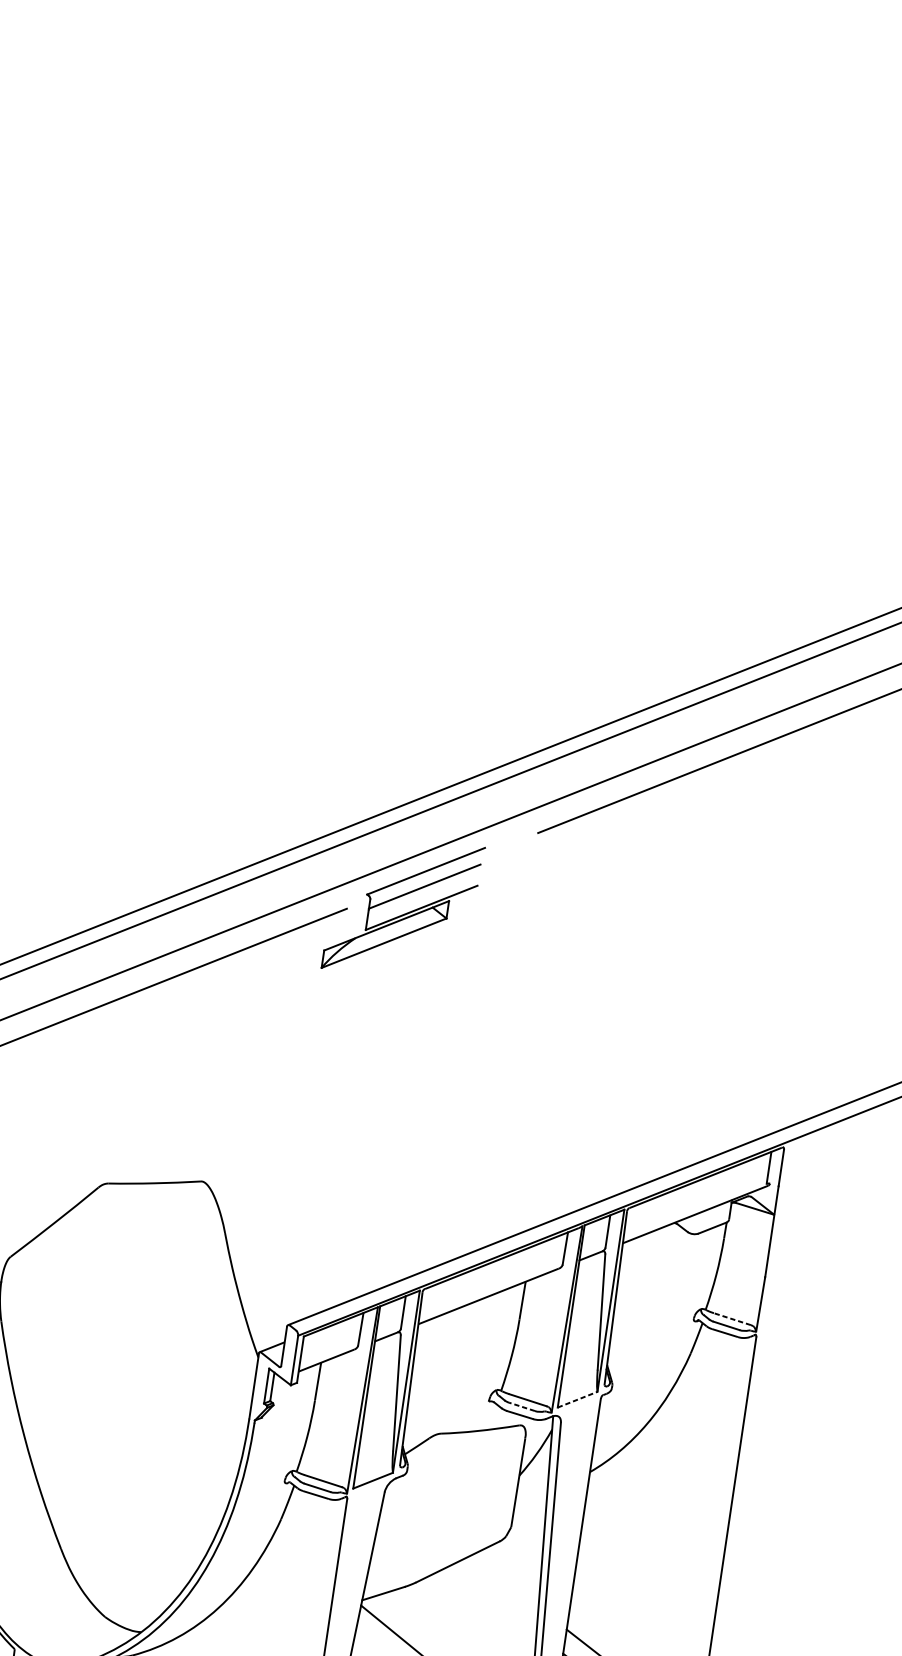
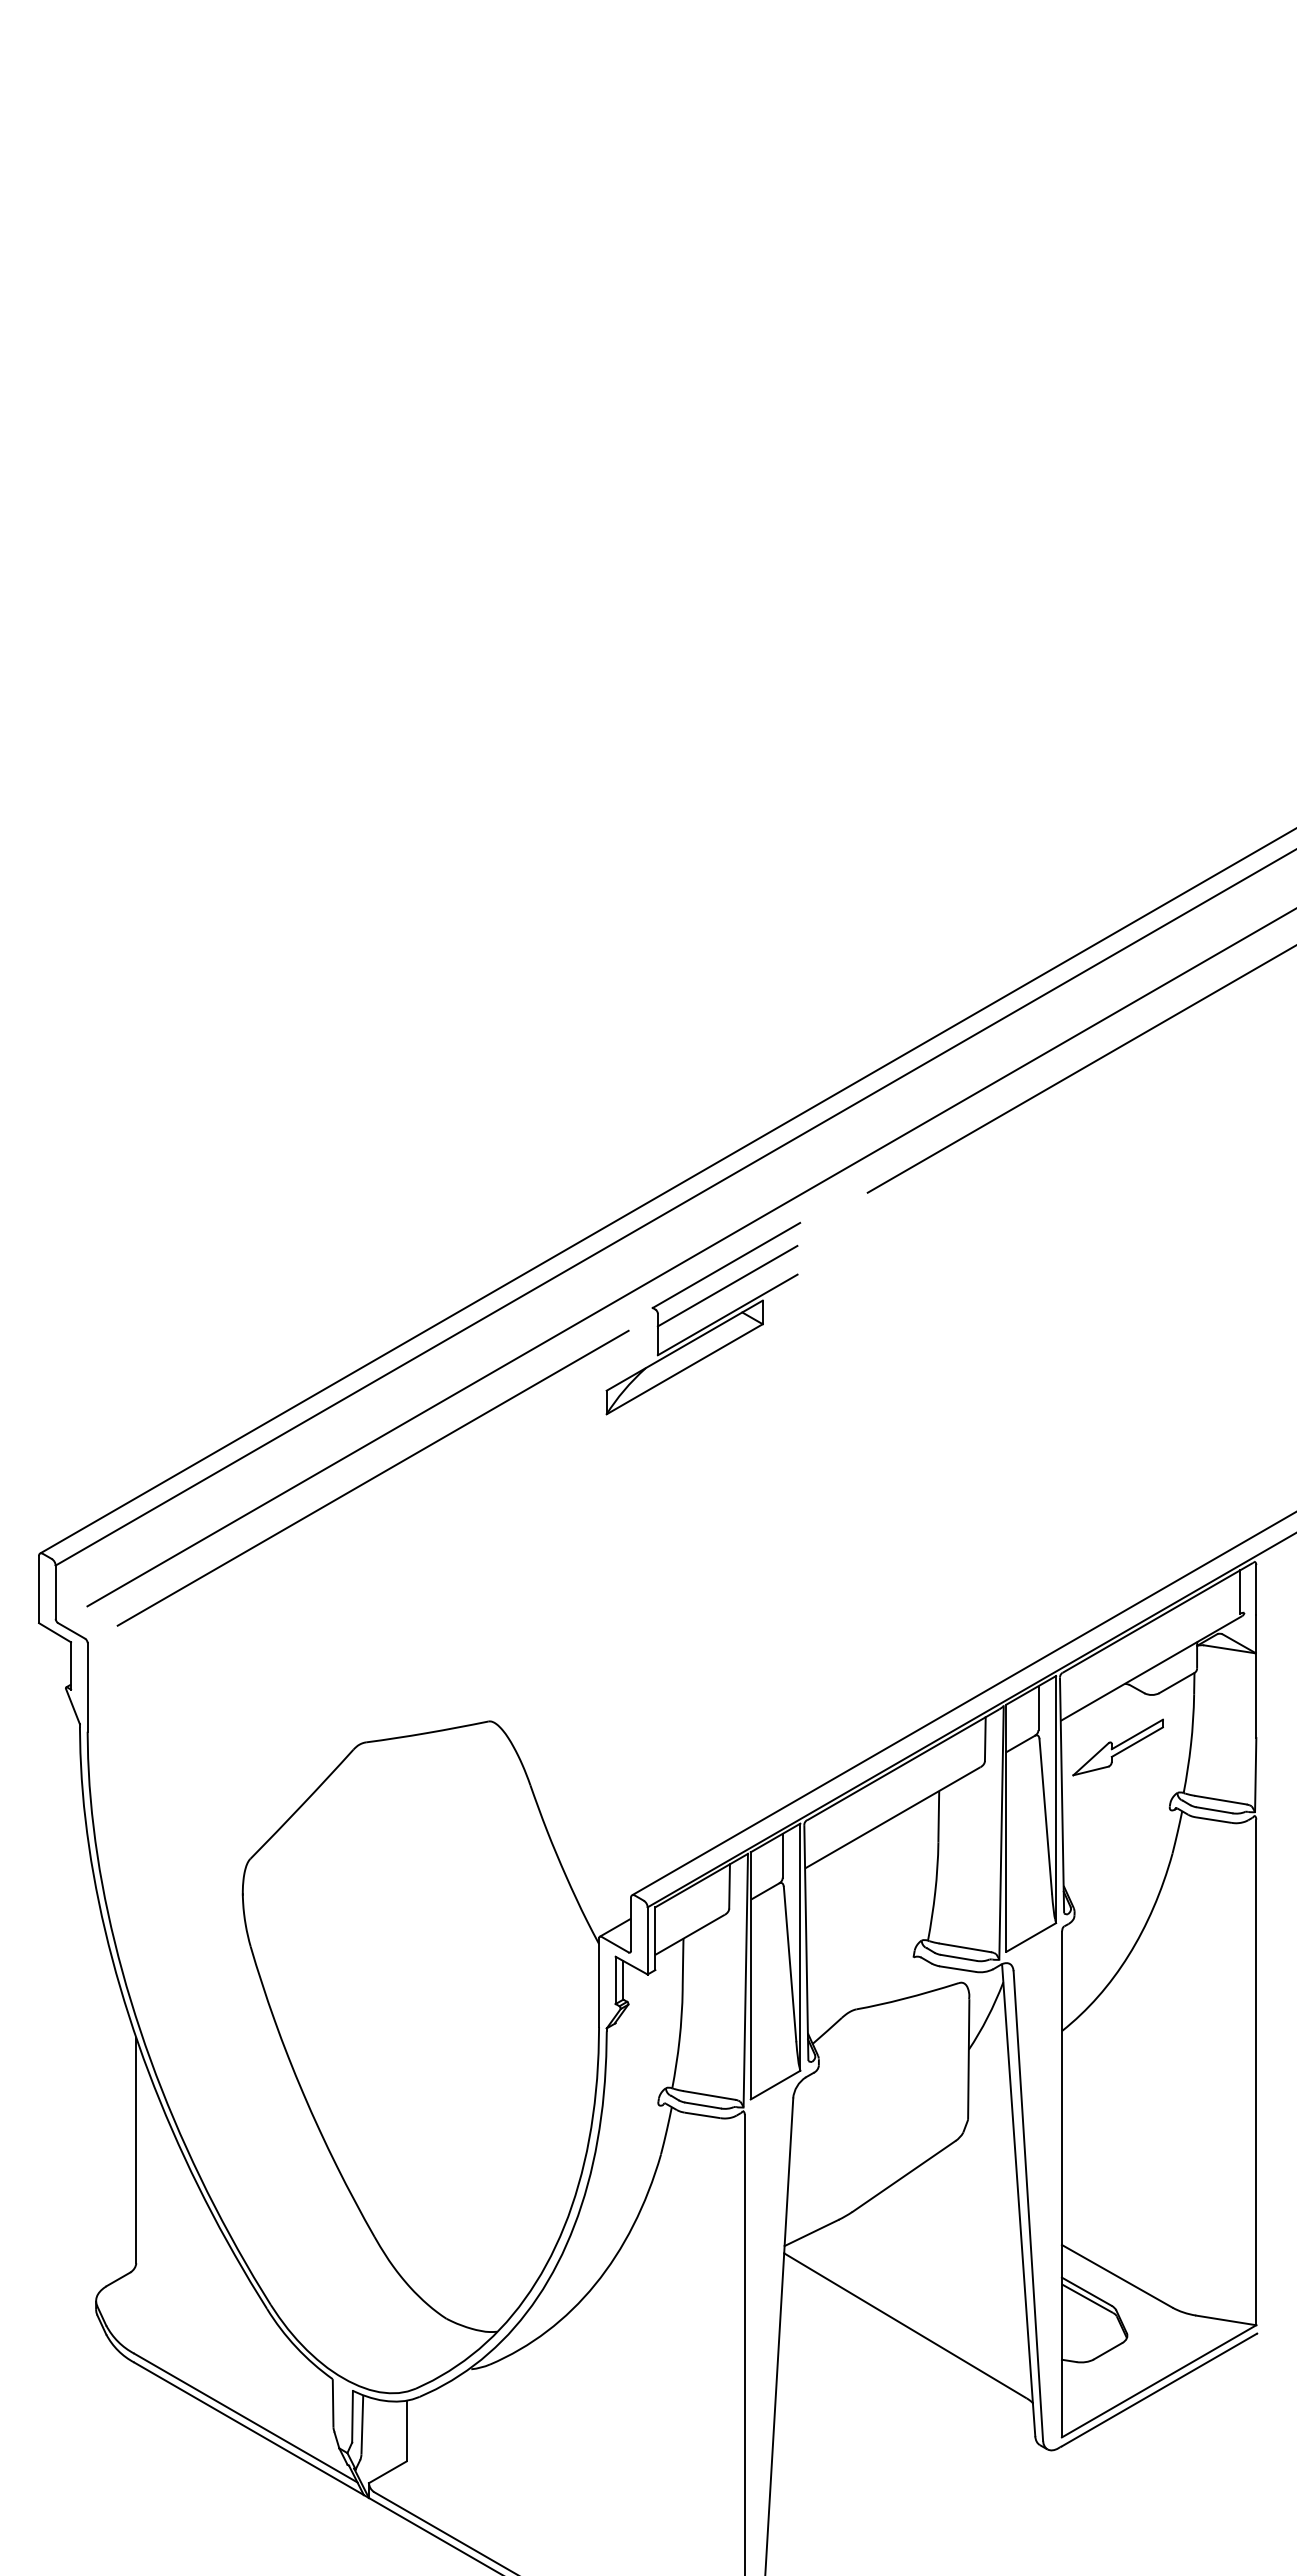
part: (661, 1269) -> (1117, 1747), added
line: (732, 1319) -> (1220, 1800), dashed -> solid
line: (577, 1399) -> (1031, 1937), dashed -> solid
line: (521, 1406) -> (958, 1957), dashed -> solid

